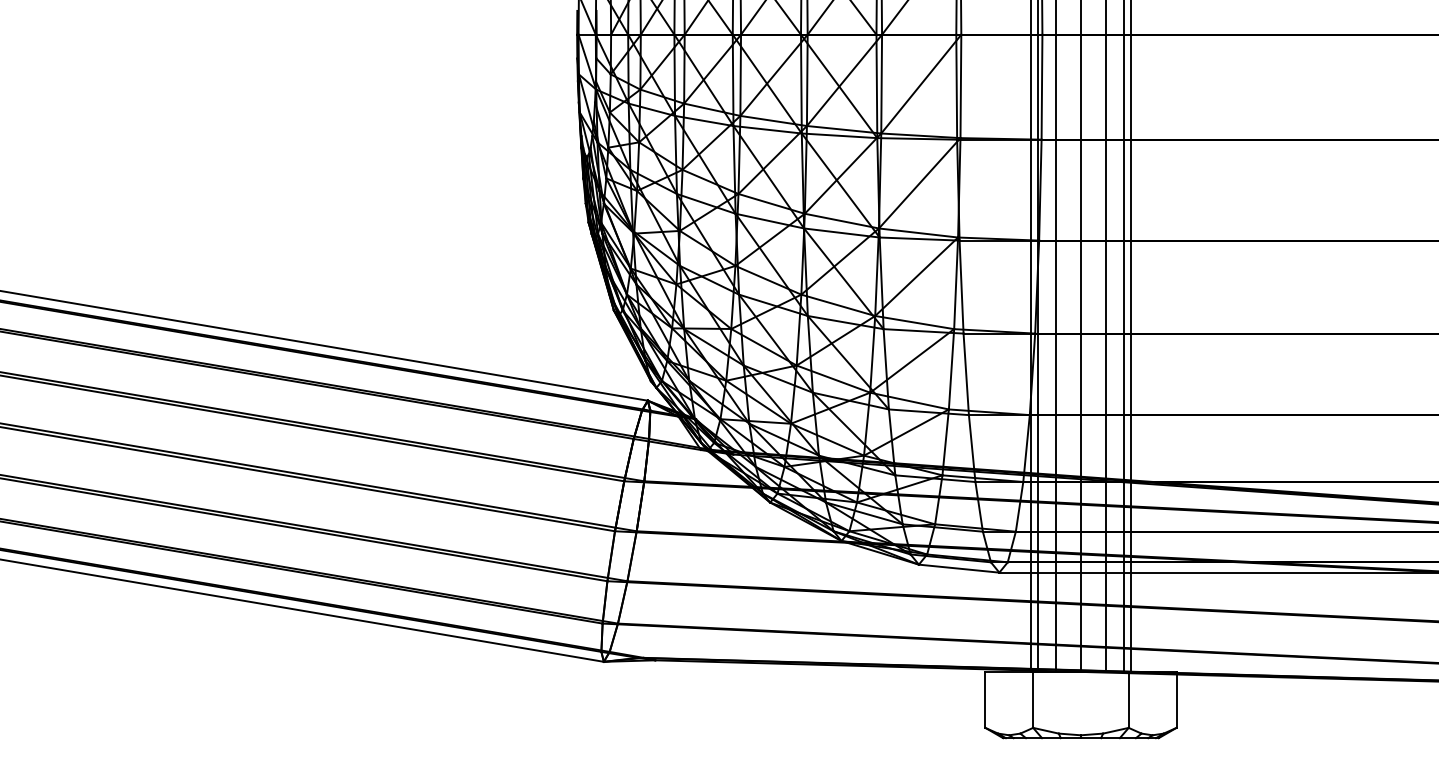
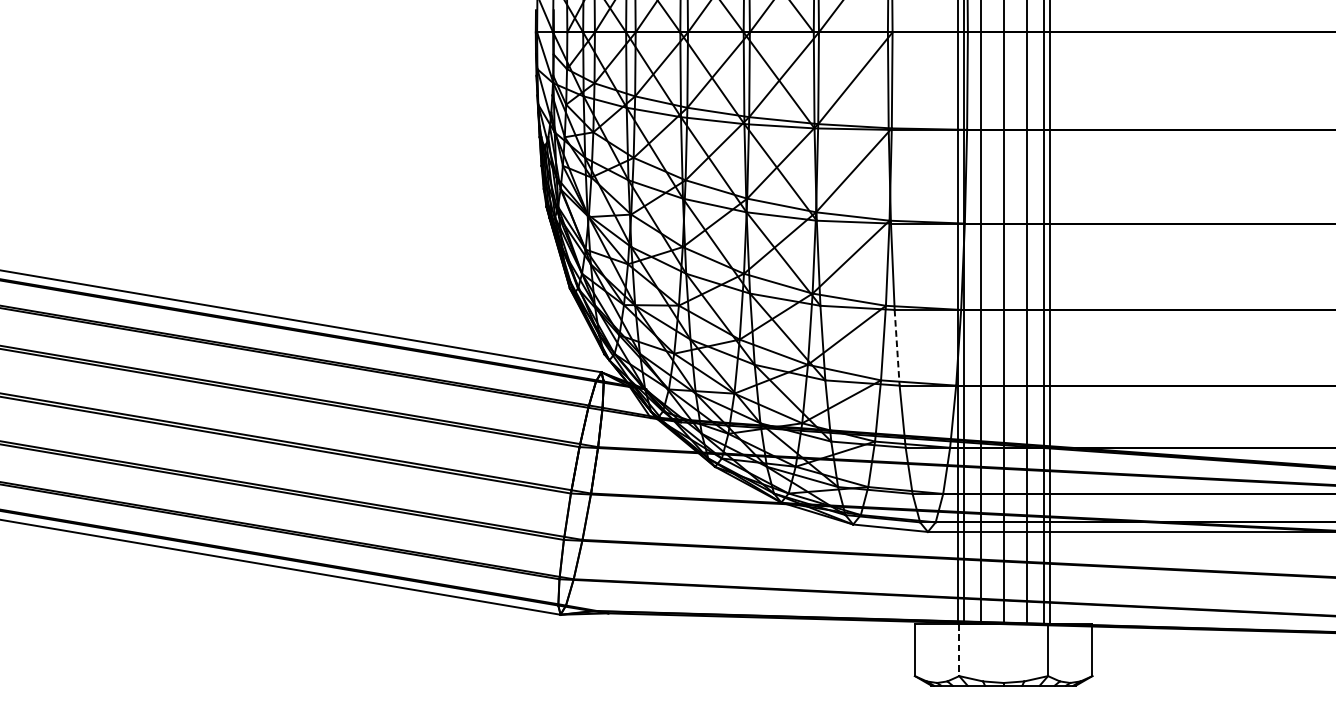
line: (966, 374) -> (897, 347), solid -> dashed
line: (1033, 699) -> (959, 649), solid -> dashed

